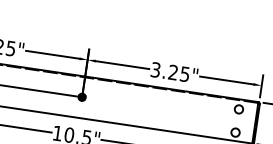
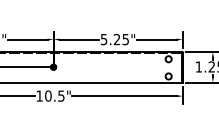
text: (156, 68) -> (104, 38), 3.25" -> 5.25"

